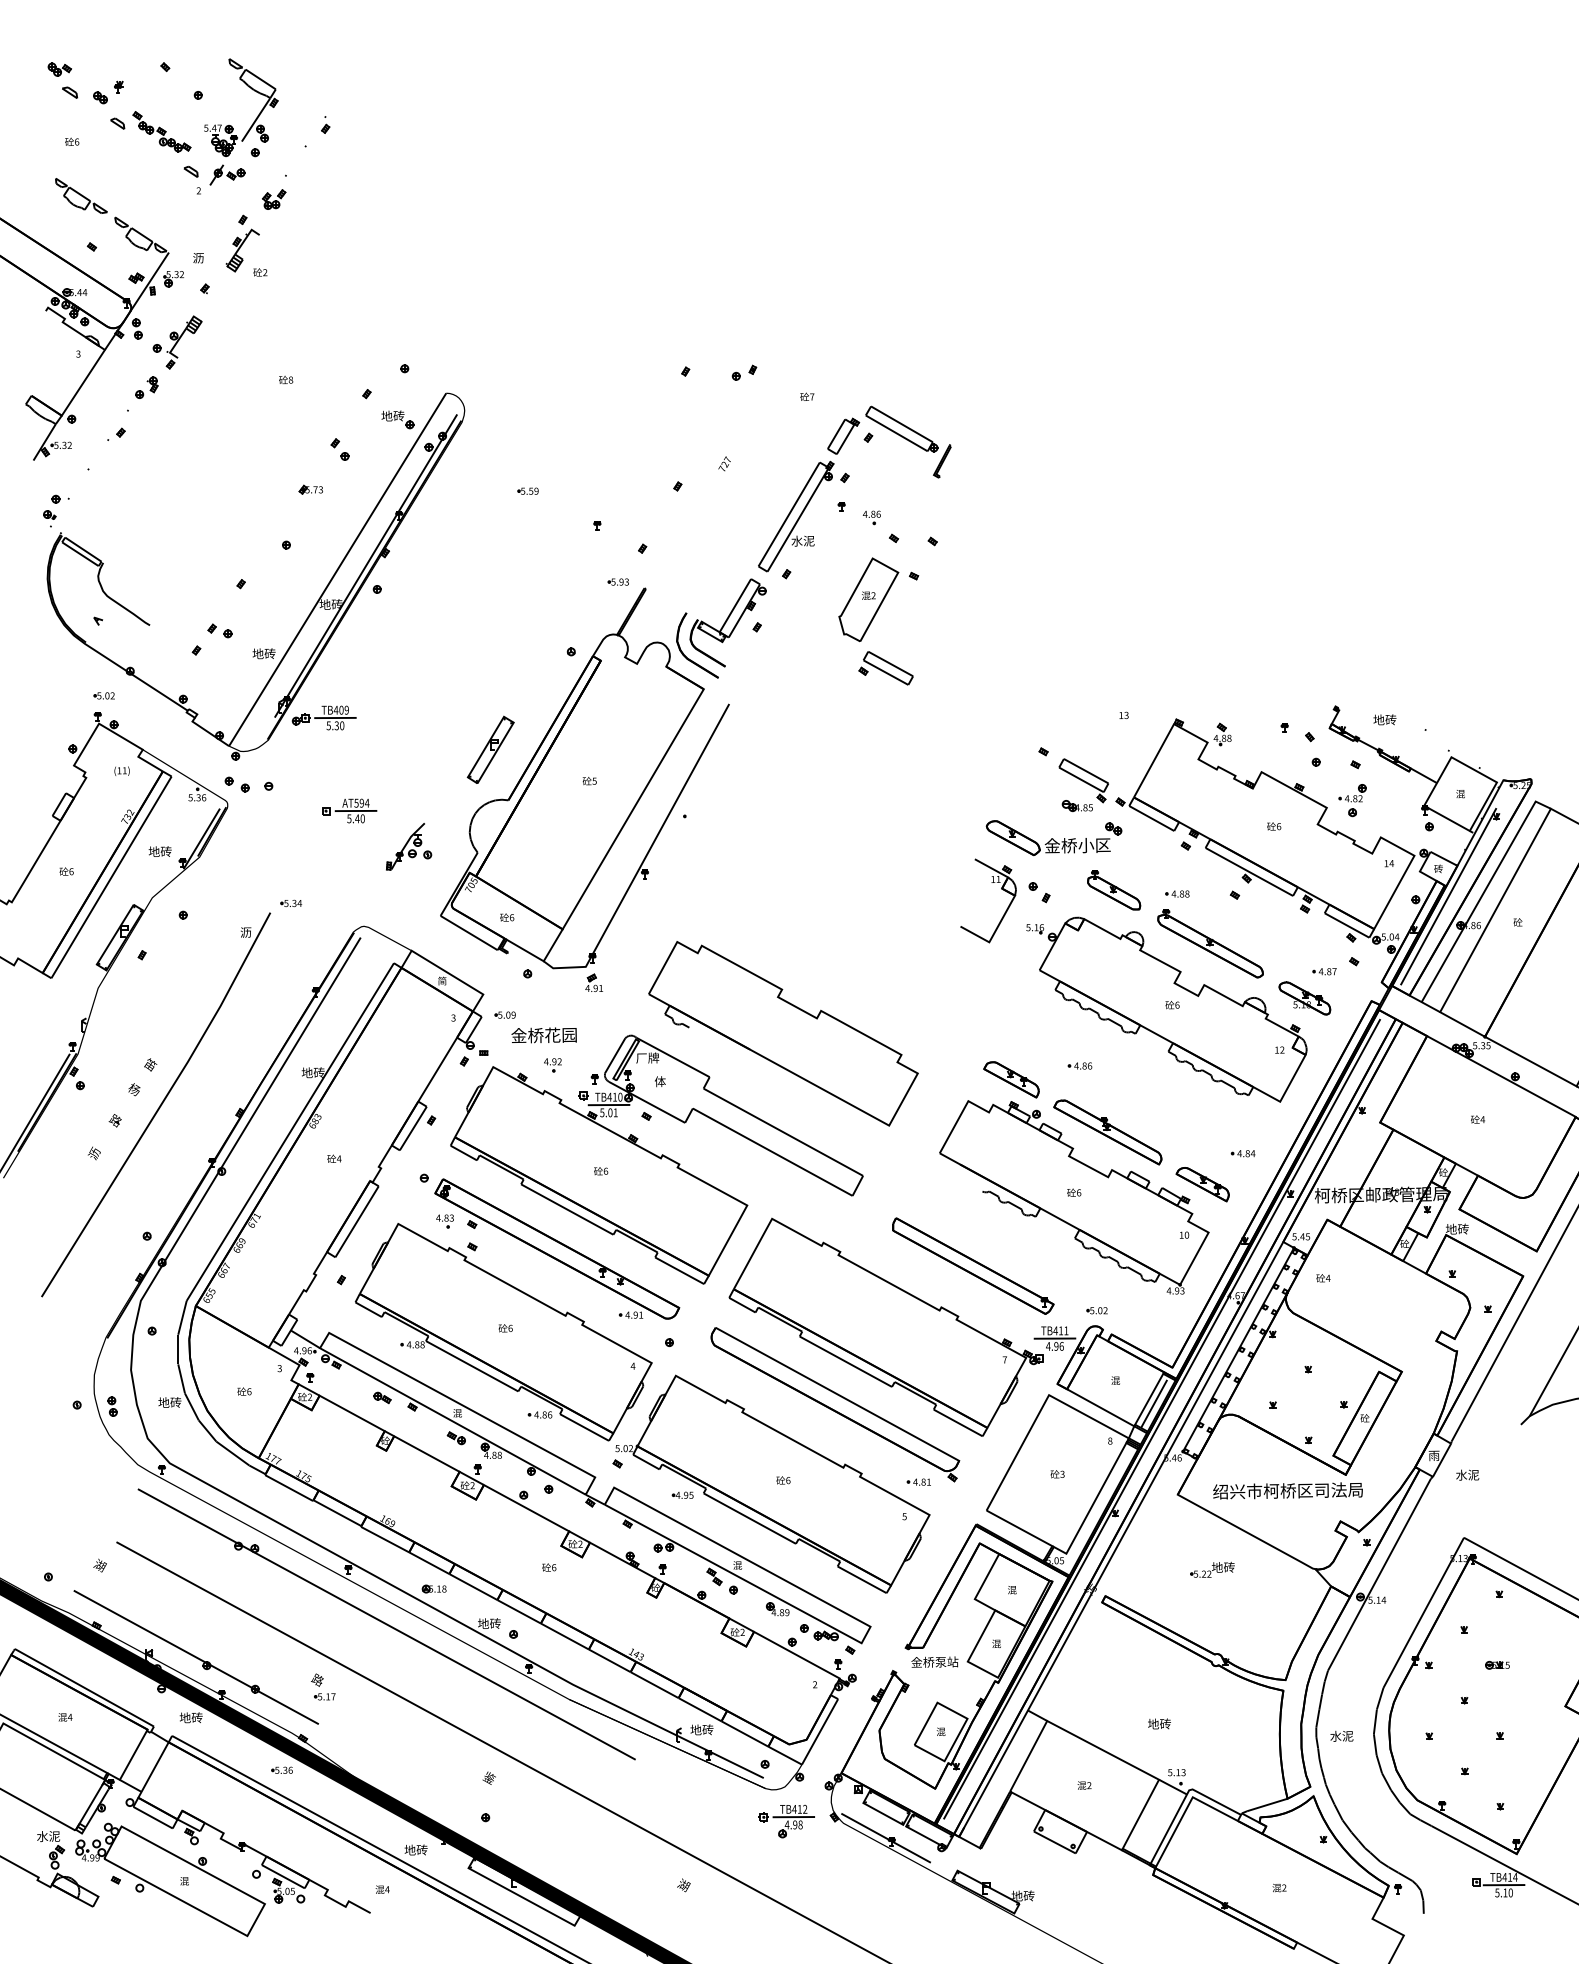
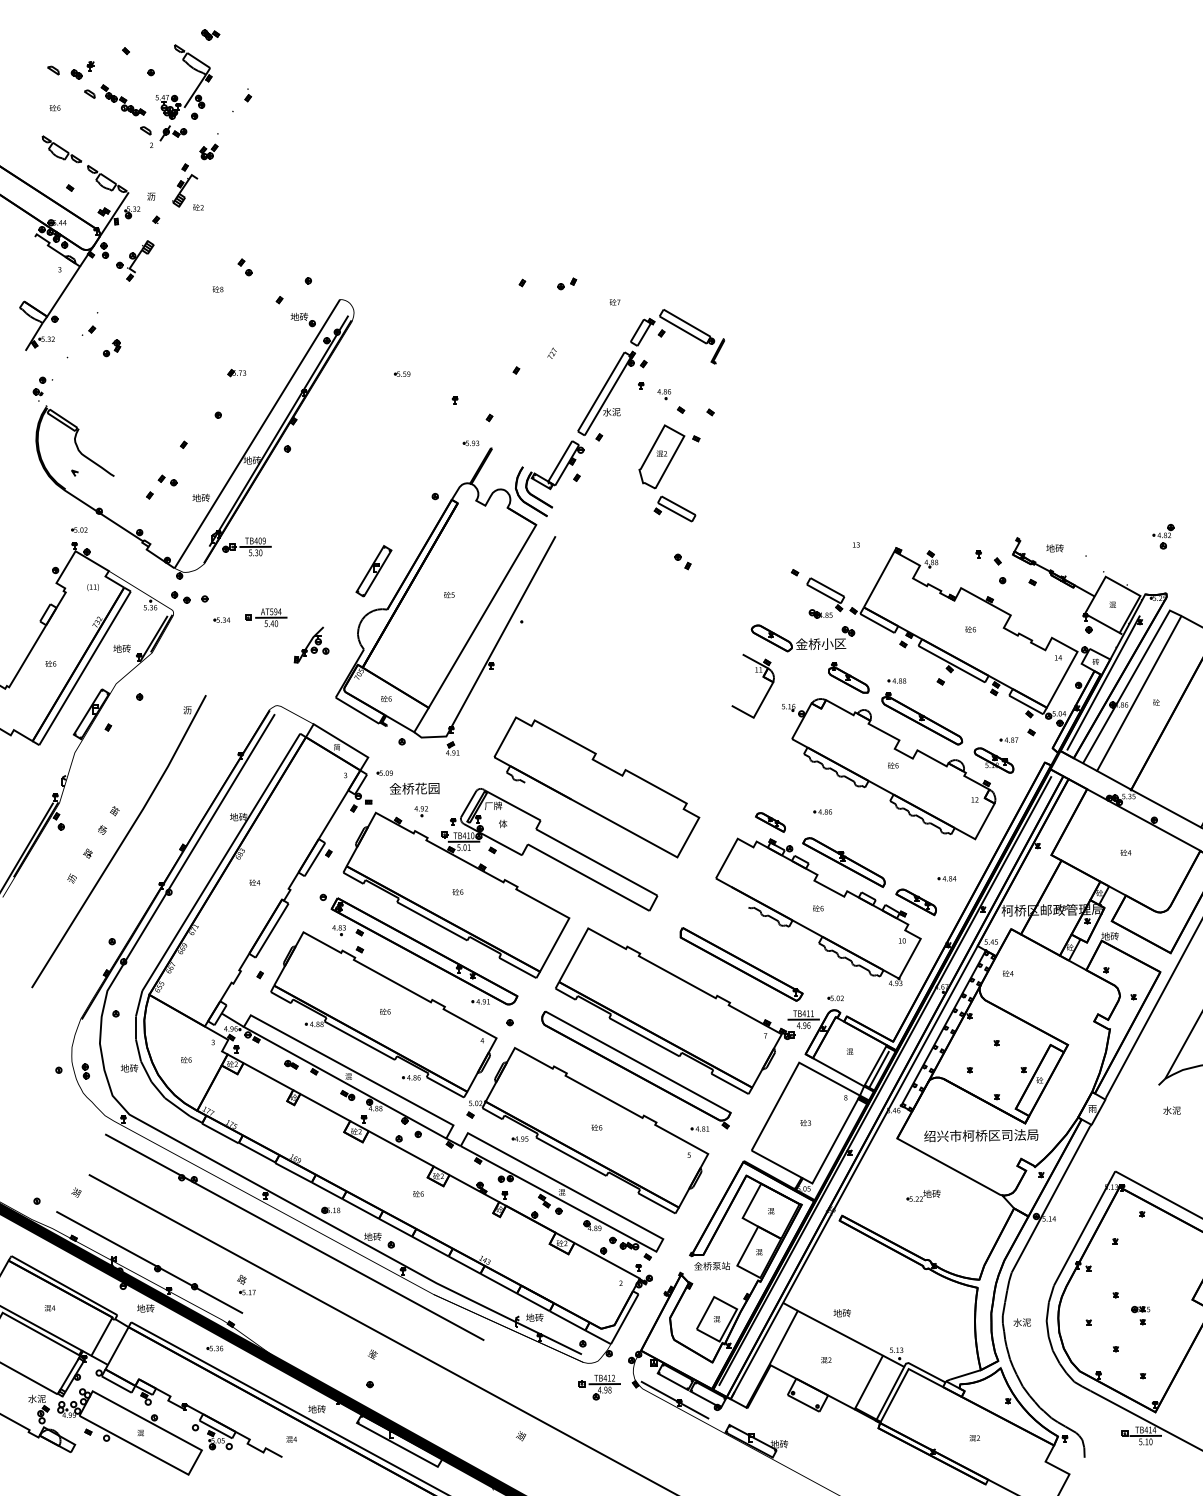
part: (59, 68) -> (210, 34), moved
part: (147, 387) -> (112, 348), moved
part: (339, 449) -> (244, 267), moved
part: (1352, 800) -> (1163, 536), moved
part: (1038, 892) -> (682, 561), moved
part: (290, 902) -> (221, 619), moved
part: (1011, 1079) -> (770, 822), size x0.7
text: (1466, 1474) -> (1171, 1110), moved
part: (1497, 1665) -> (1140, 1309), moved
text: (1158, 1724) -> (841, 1313), moved

